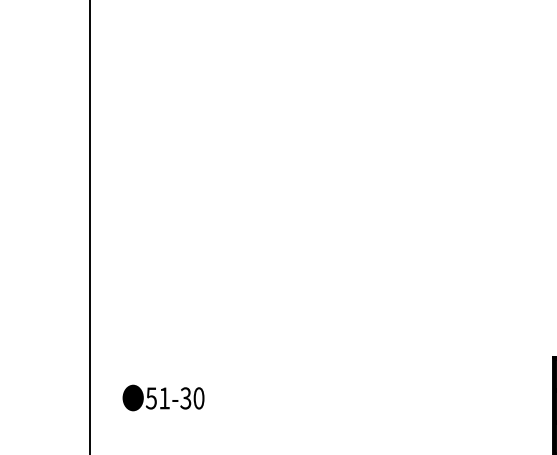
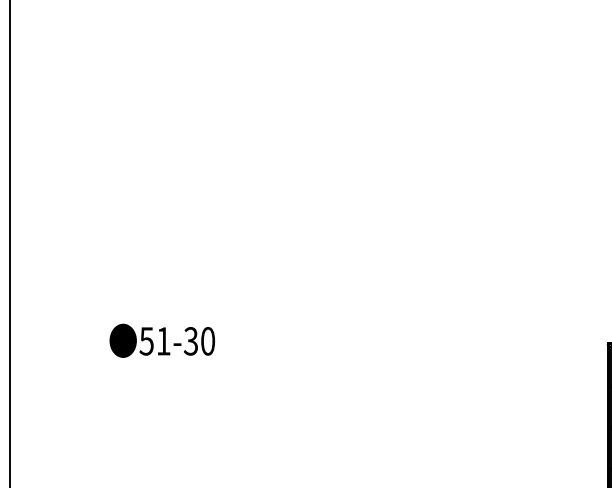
text: (163, 397) -> (162, 340), moved

